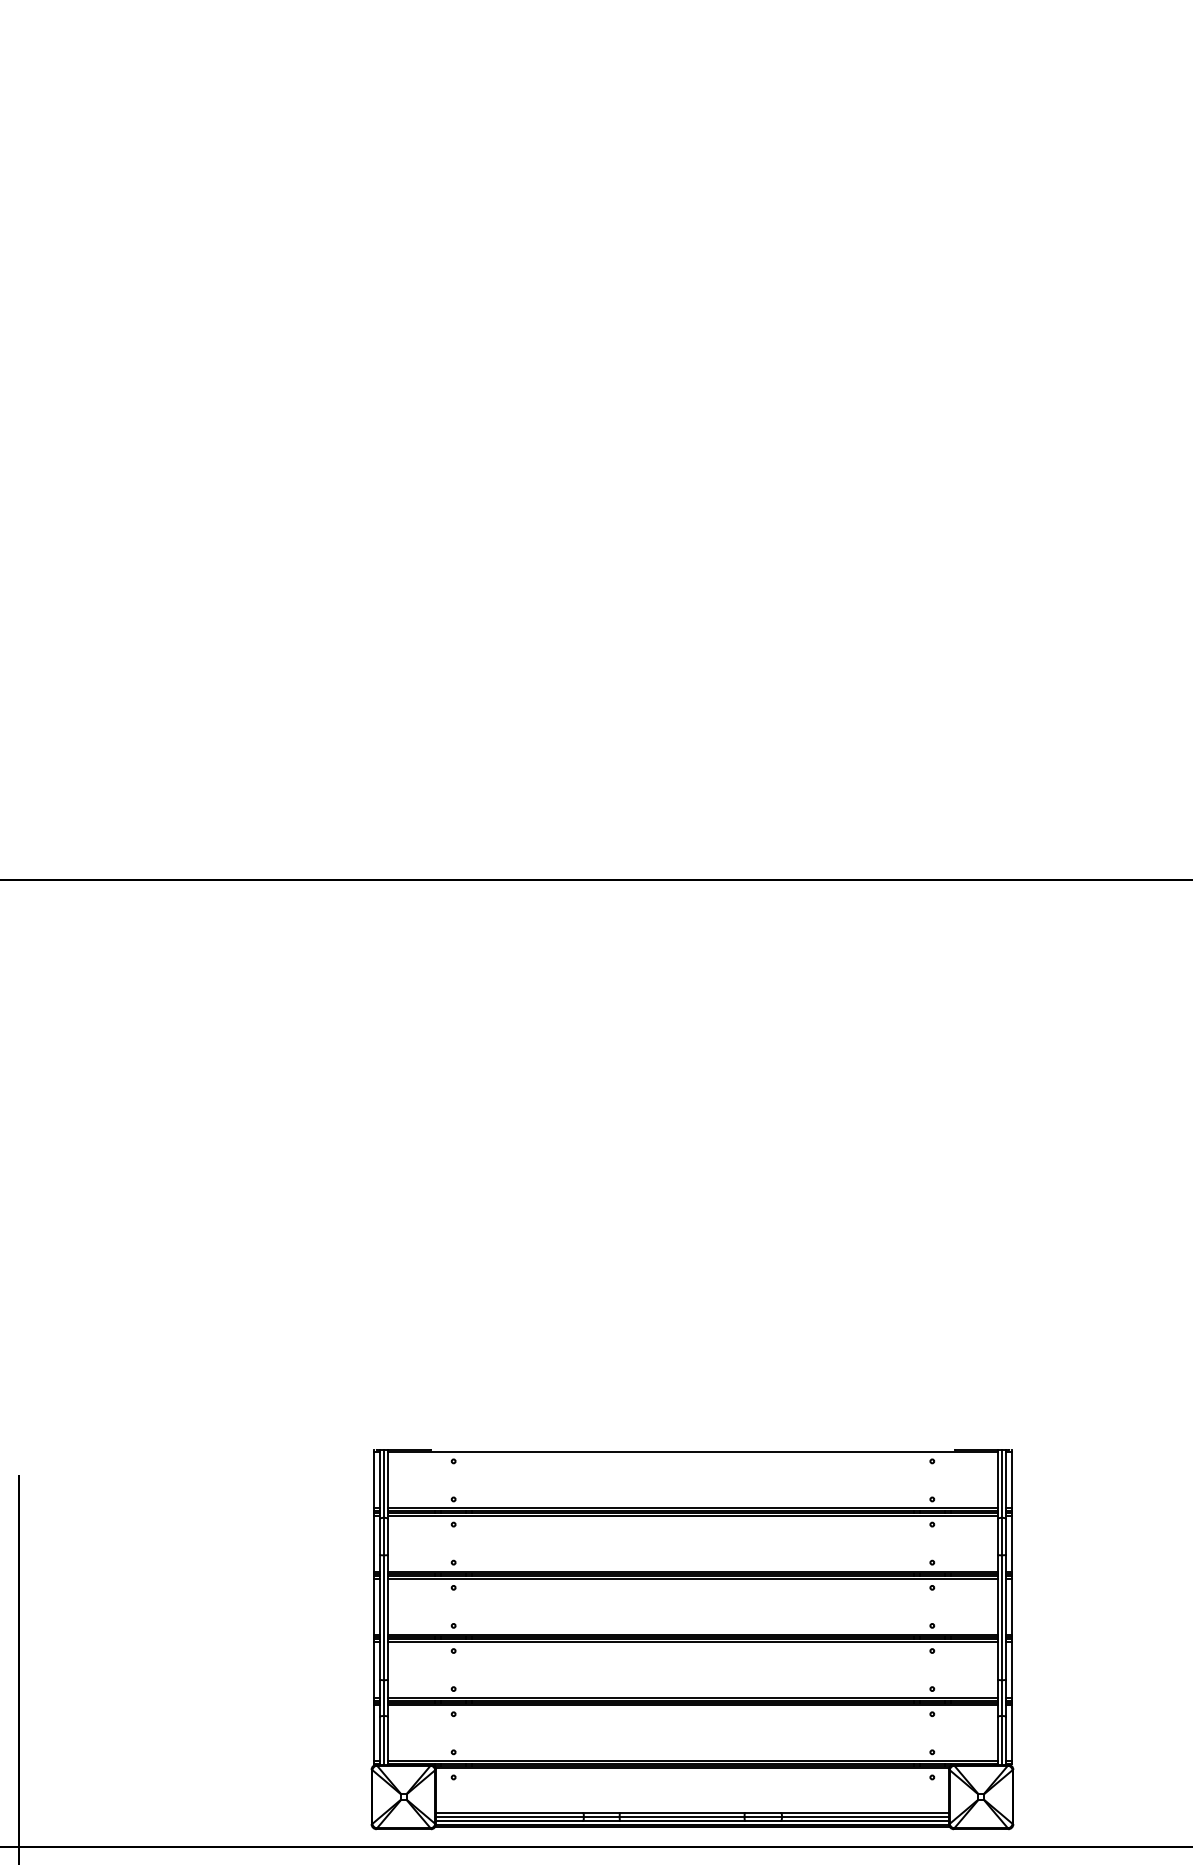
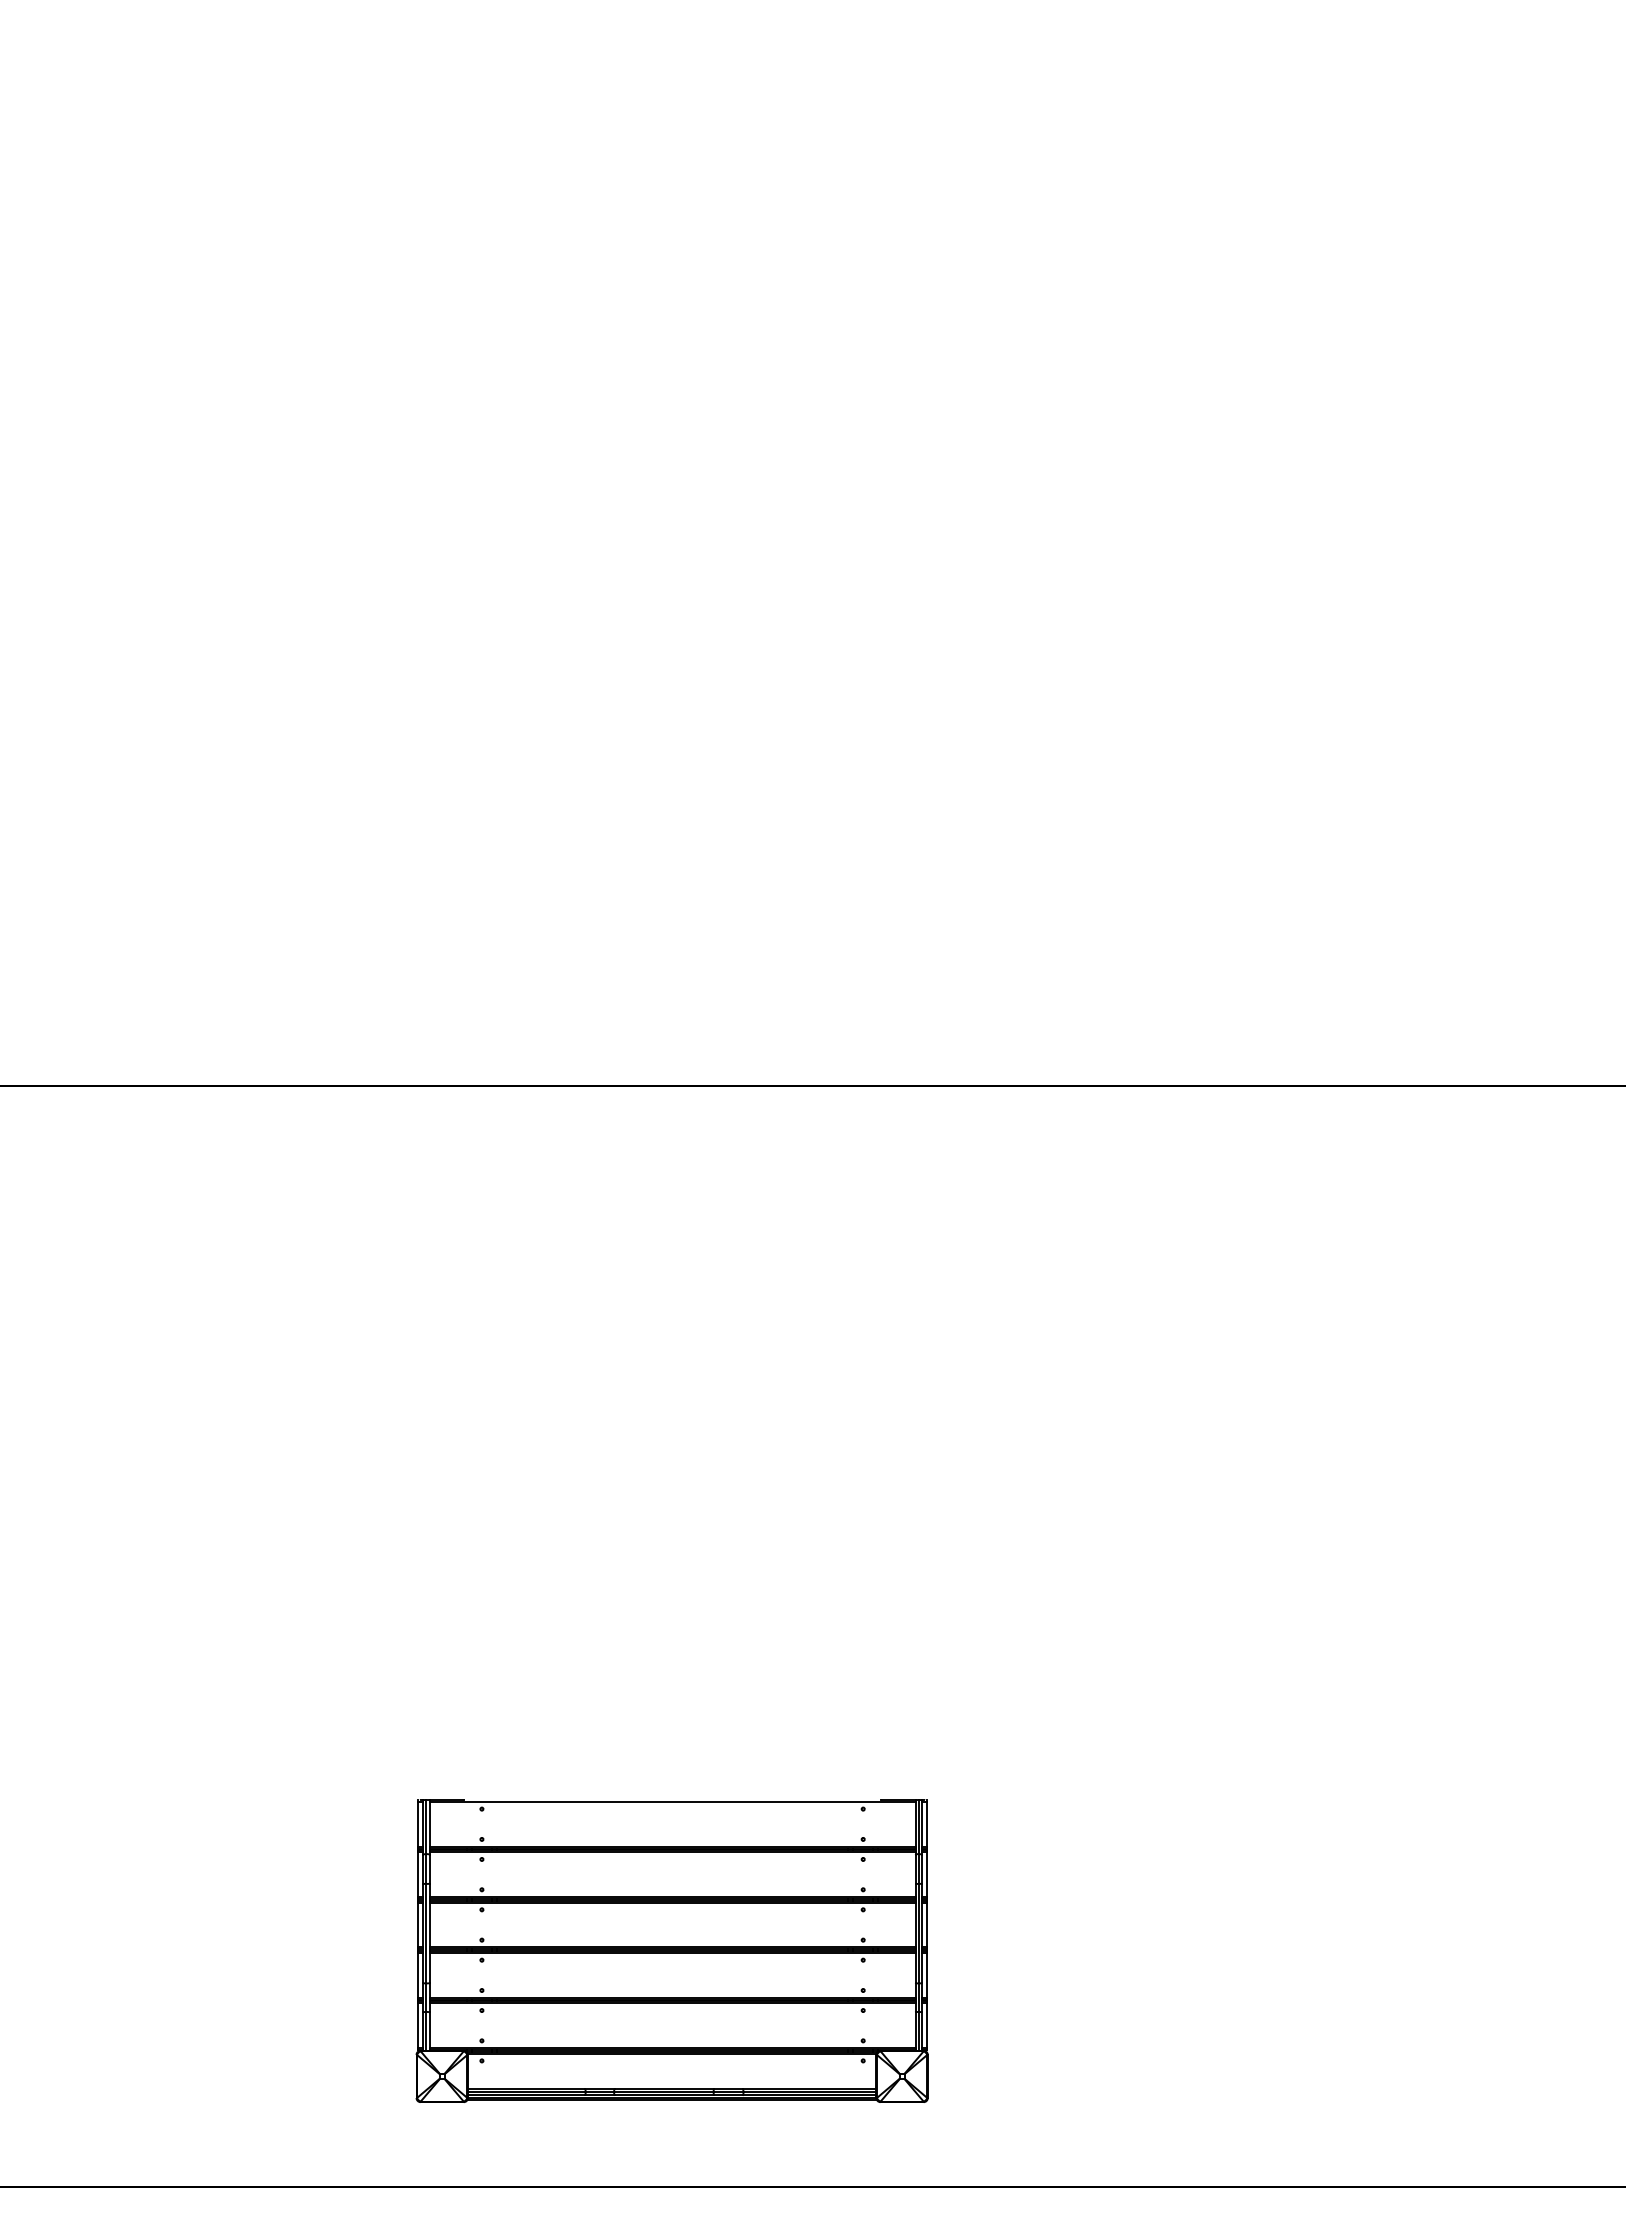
part: (692, 1639) -> (672, 1950), size x0.7

